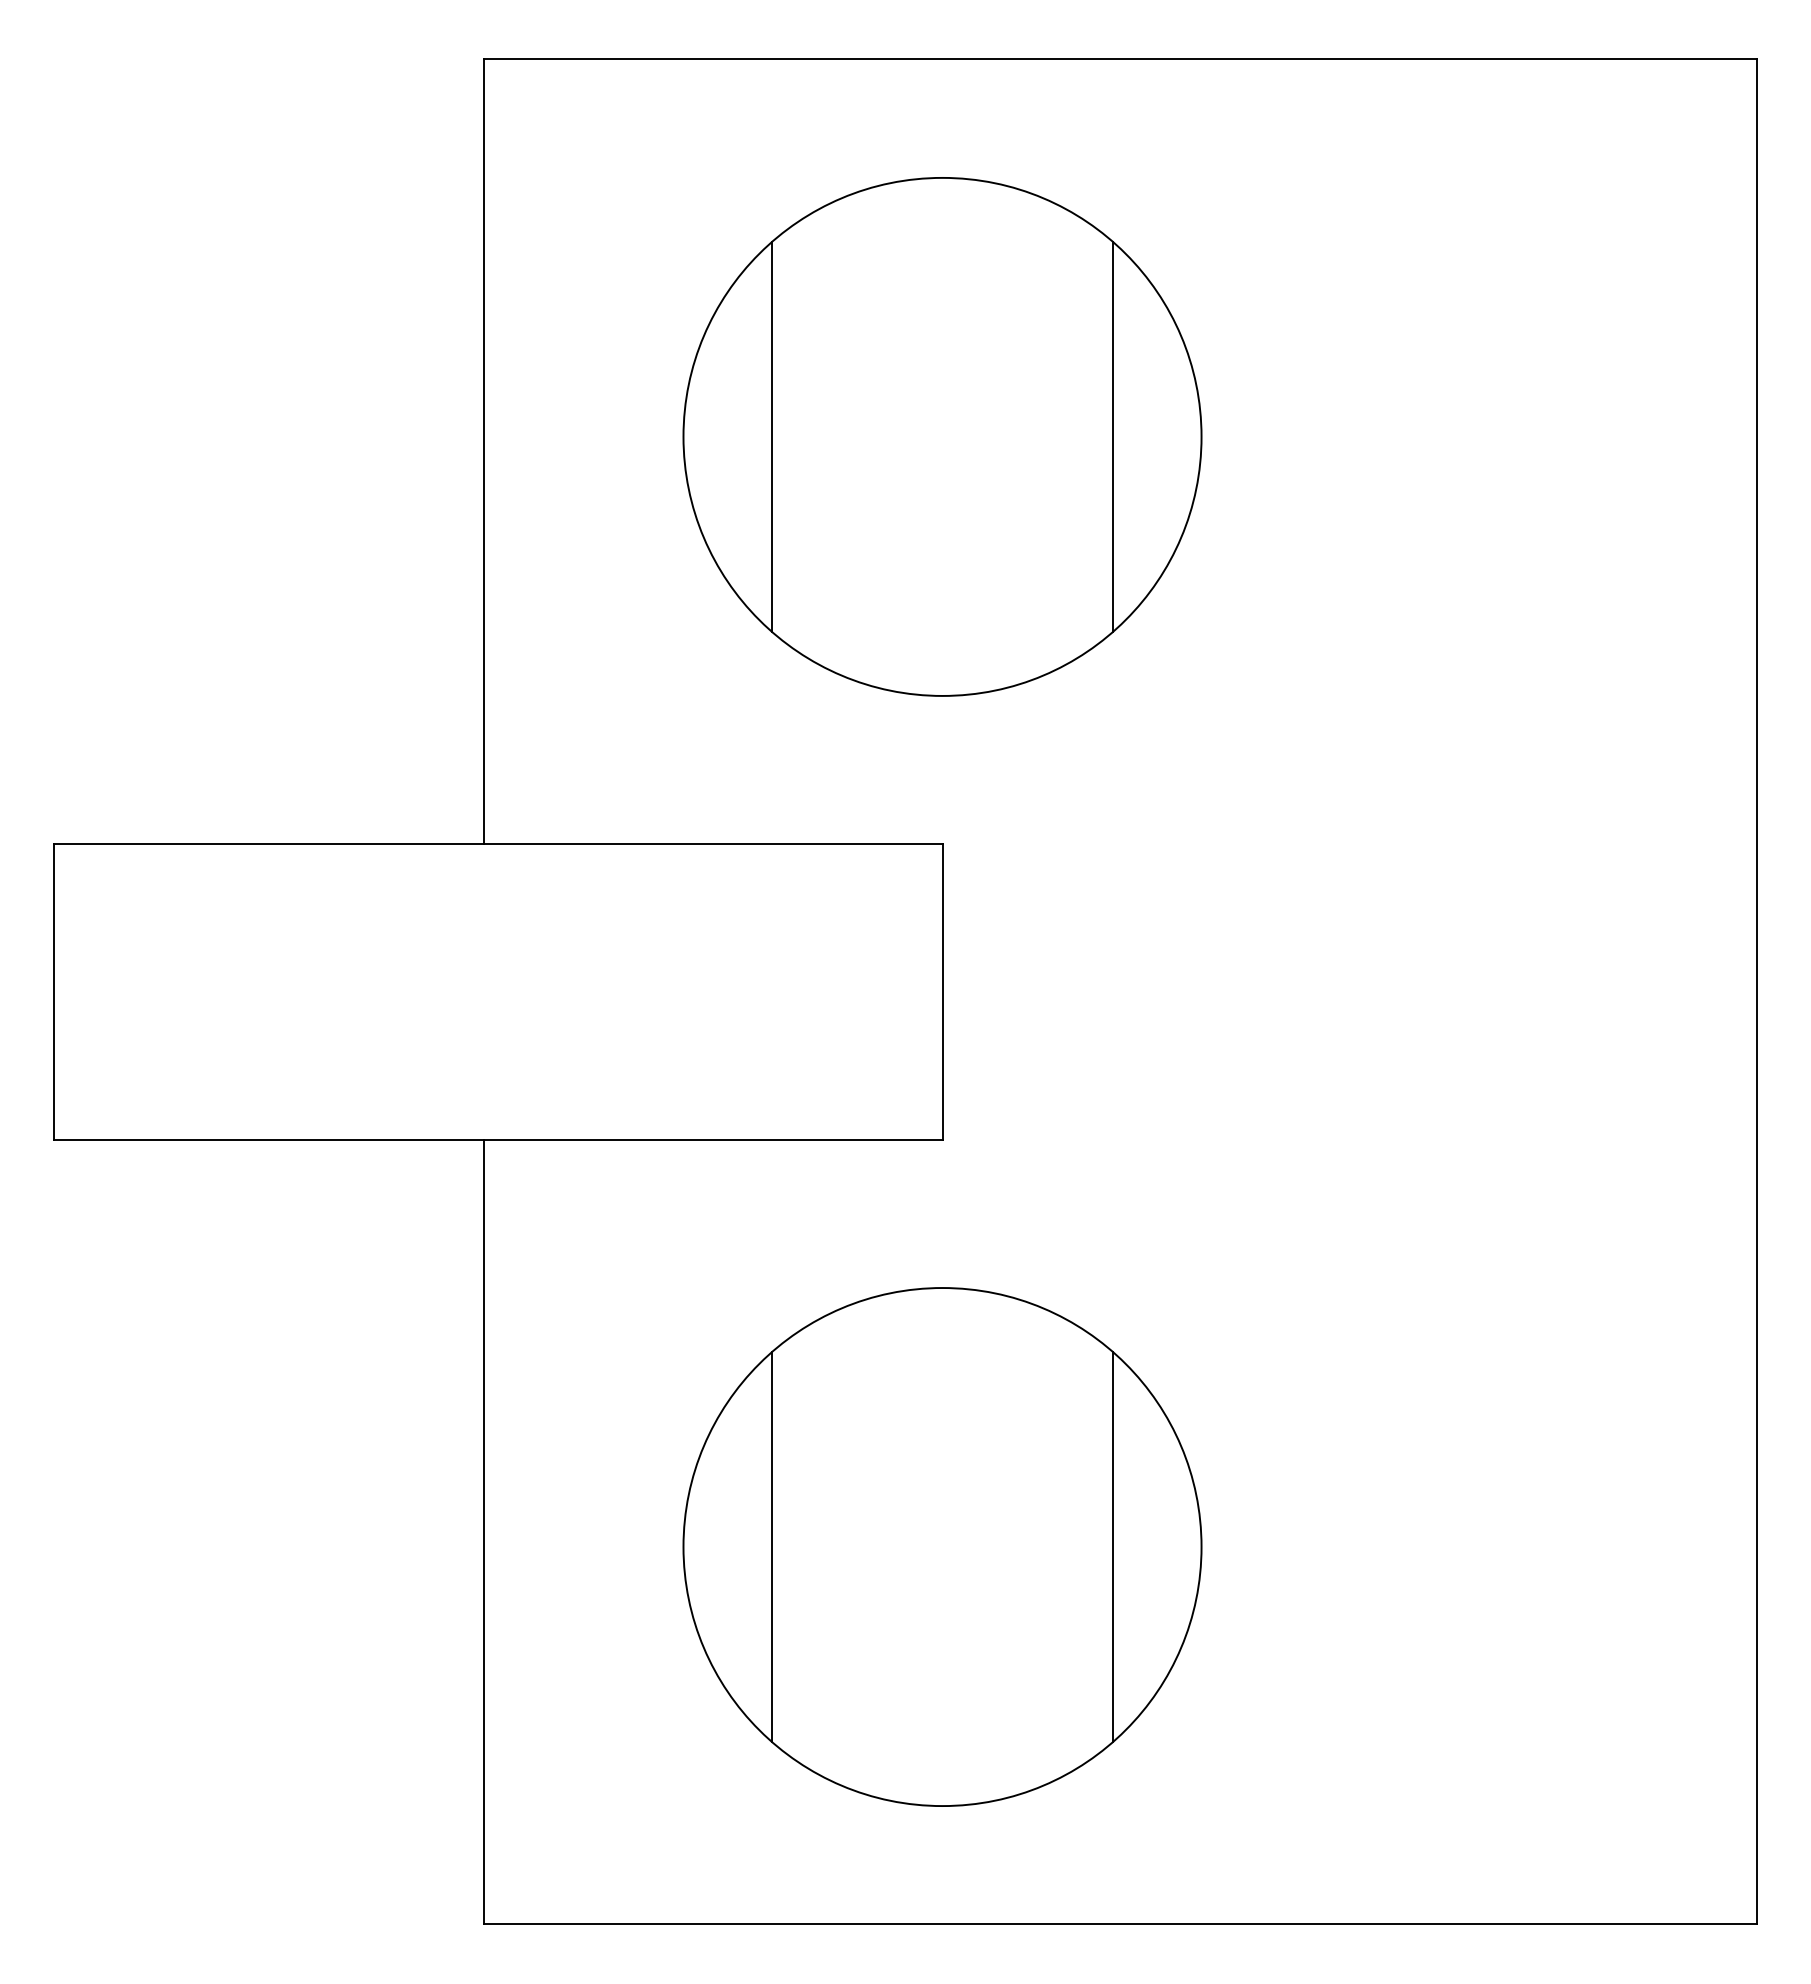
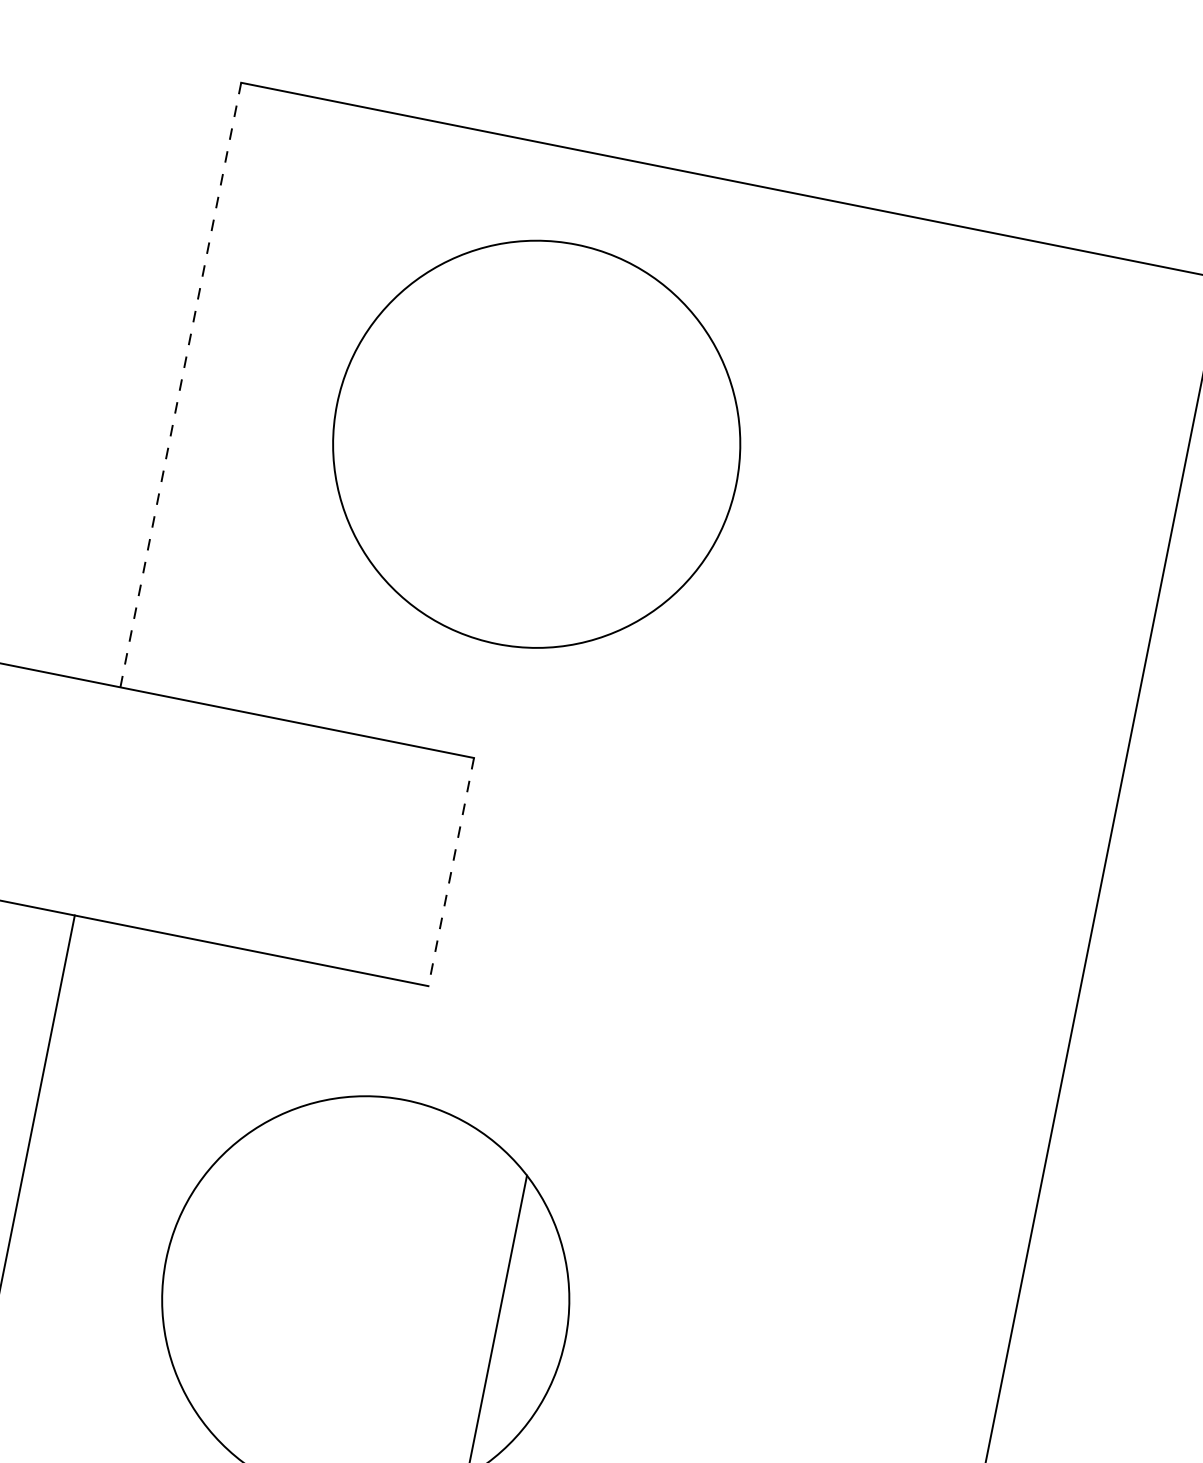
line: (772, 436) -> (405, 417), removed
line: (1112, 436) -> (667, 470), removed
line: (483, 452) -> (180, 385), solid -> dashed
line: (942, 992) -> (451, 872), solid -> dashed
line: (772, 1546) -> (234, 1273), removed

